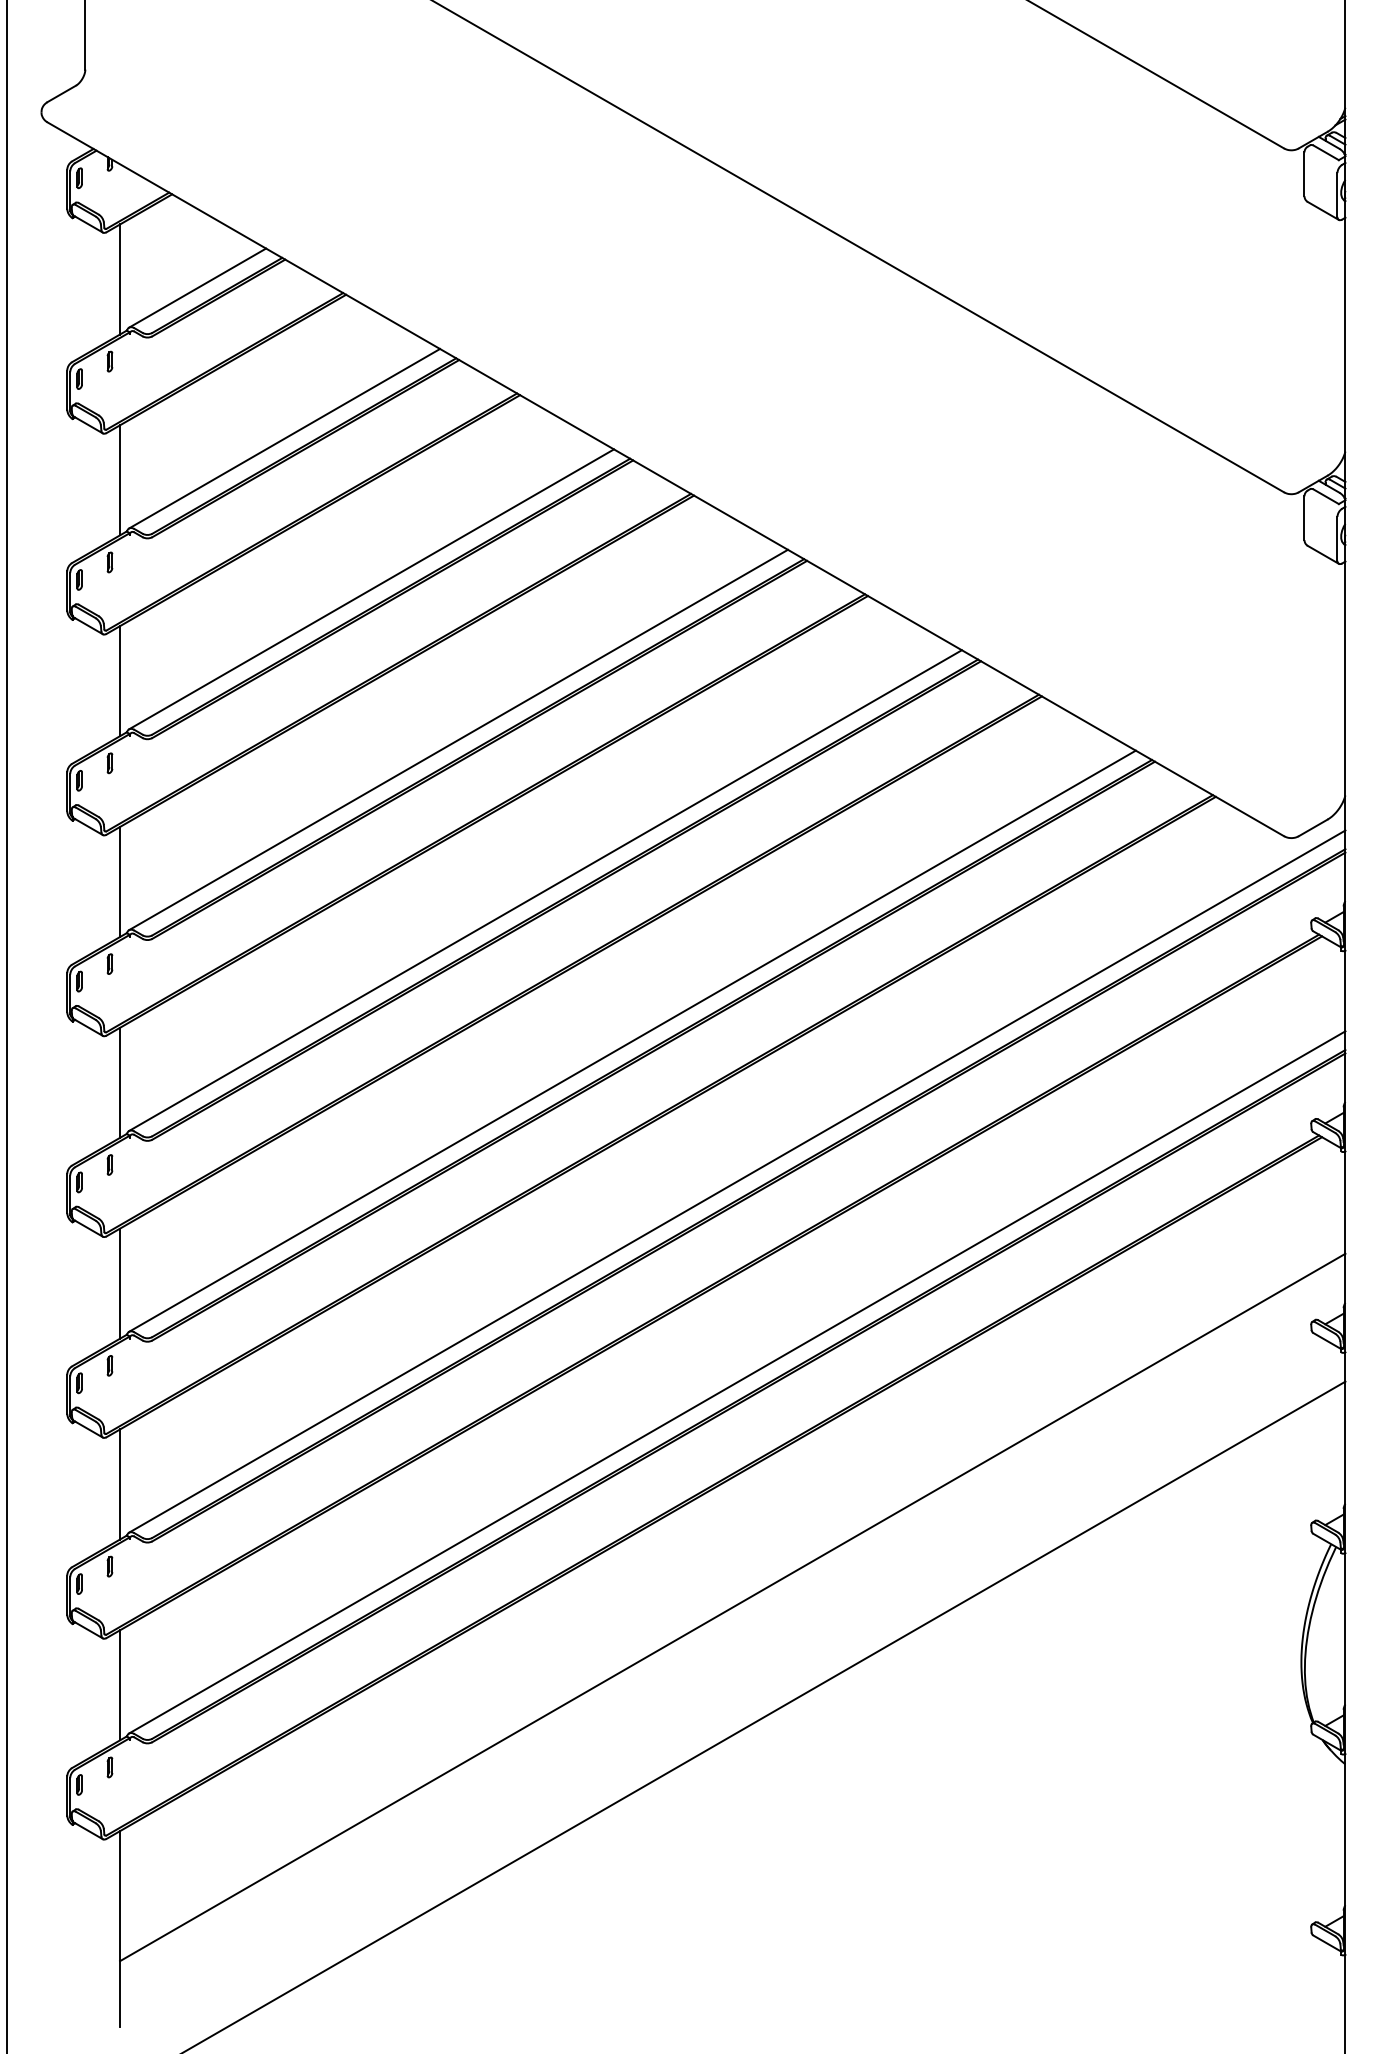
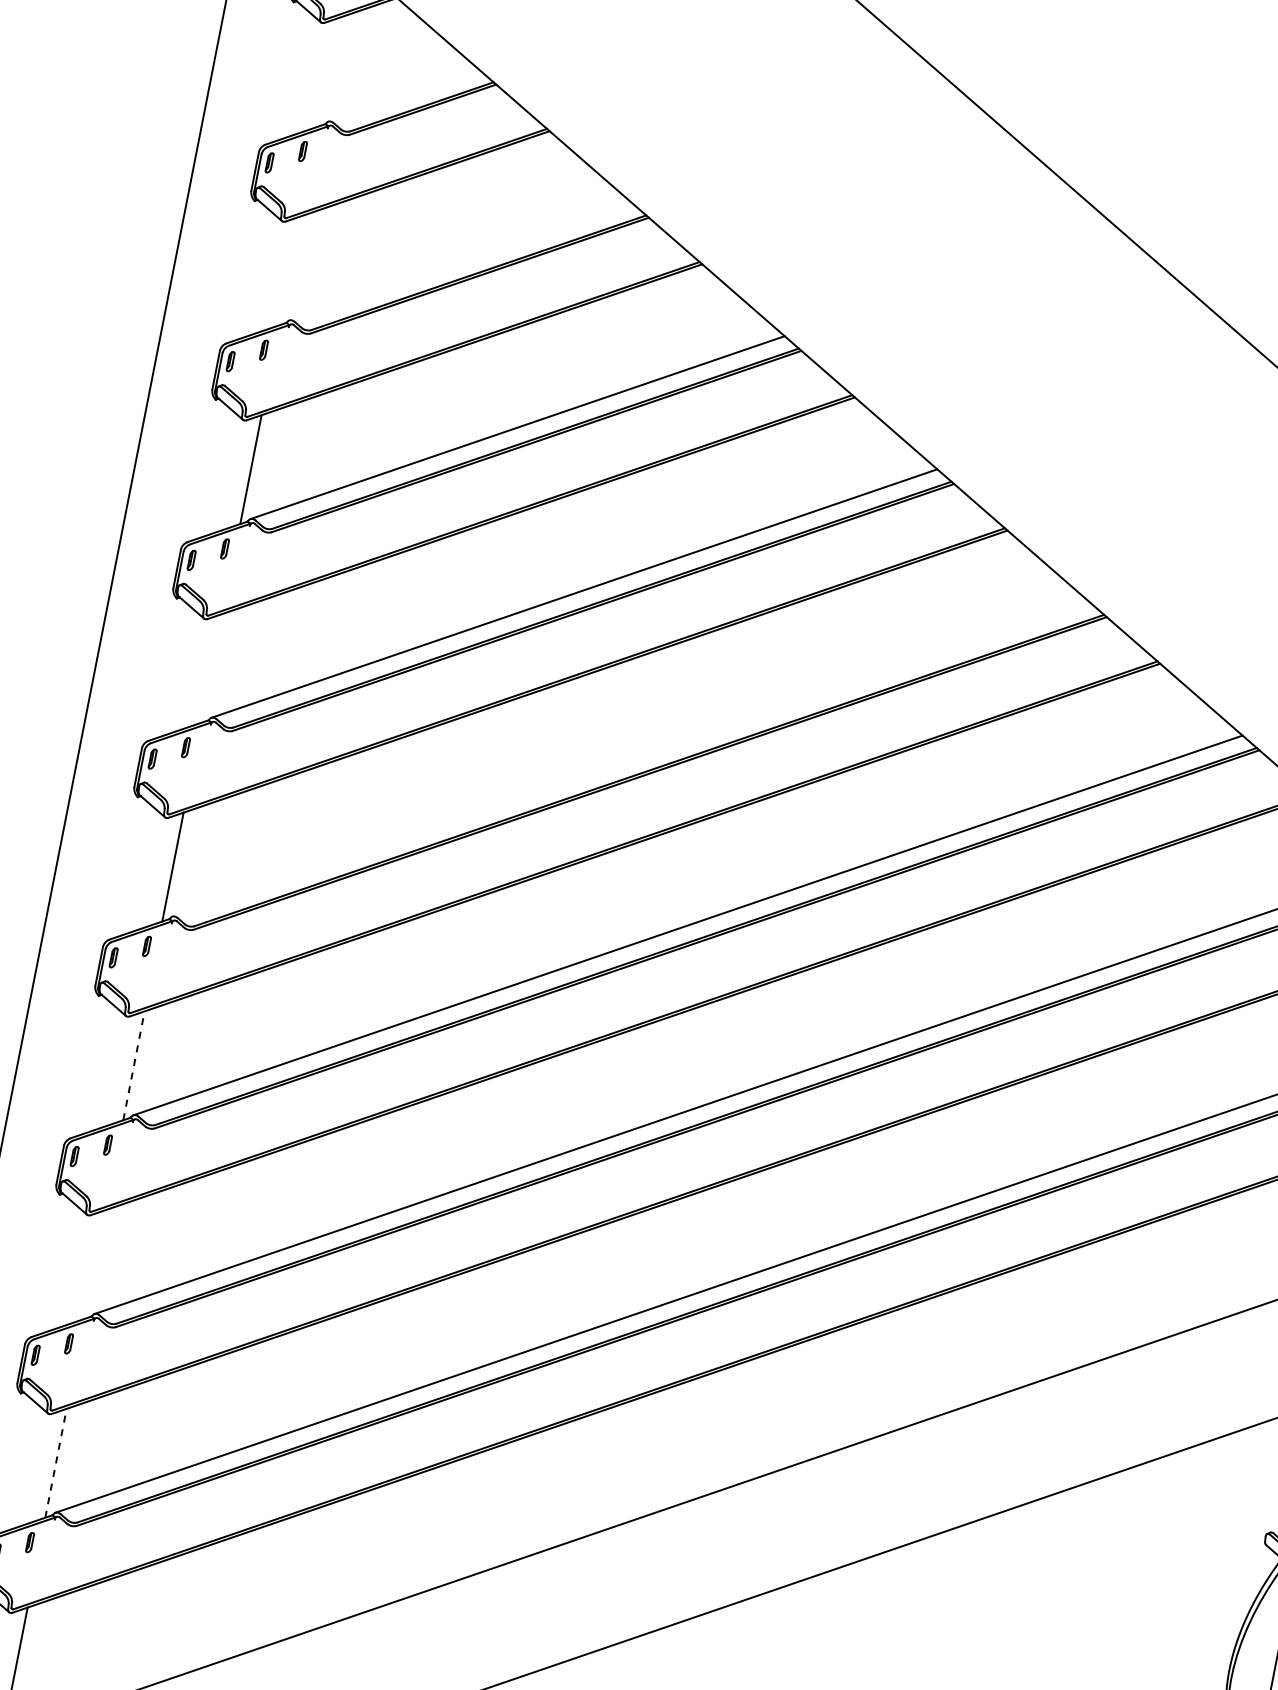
line: (120, 279) -> (329, 72), removed
line: (197, 287) -> (403, 95), removed
line: (284, 438) -> (460, 261), removed
line: (120, 480) -> (290, 271), removed
line: (120, 881) -> (212, 667), removed
line: (545, 890) -> (631, 759), removed
line: (120, 1283) -> (134, 1065), solid -> dashed
line: (120, 1484) -> (95, 1264), removed
line: (120, 1684) -> (56, 1462), solid -> dashed

